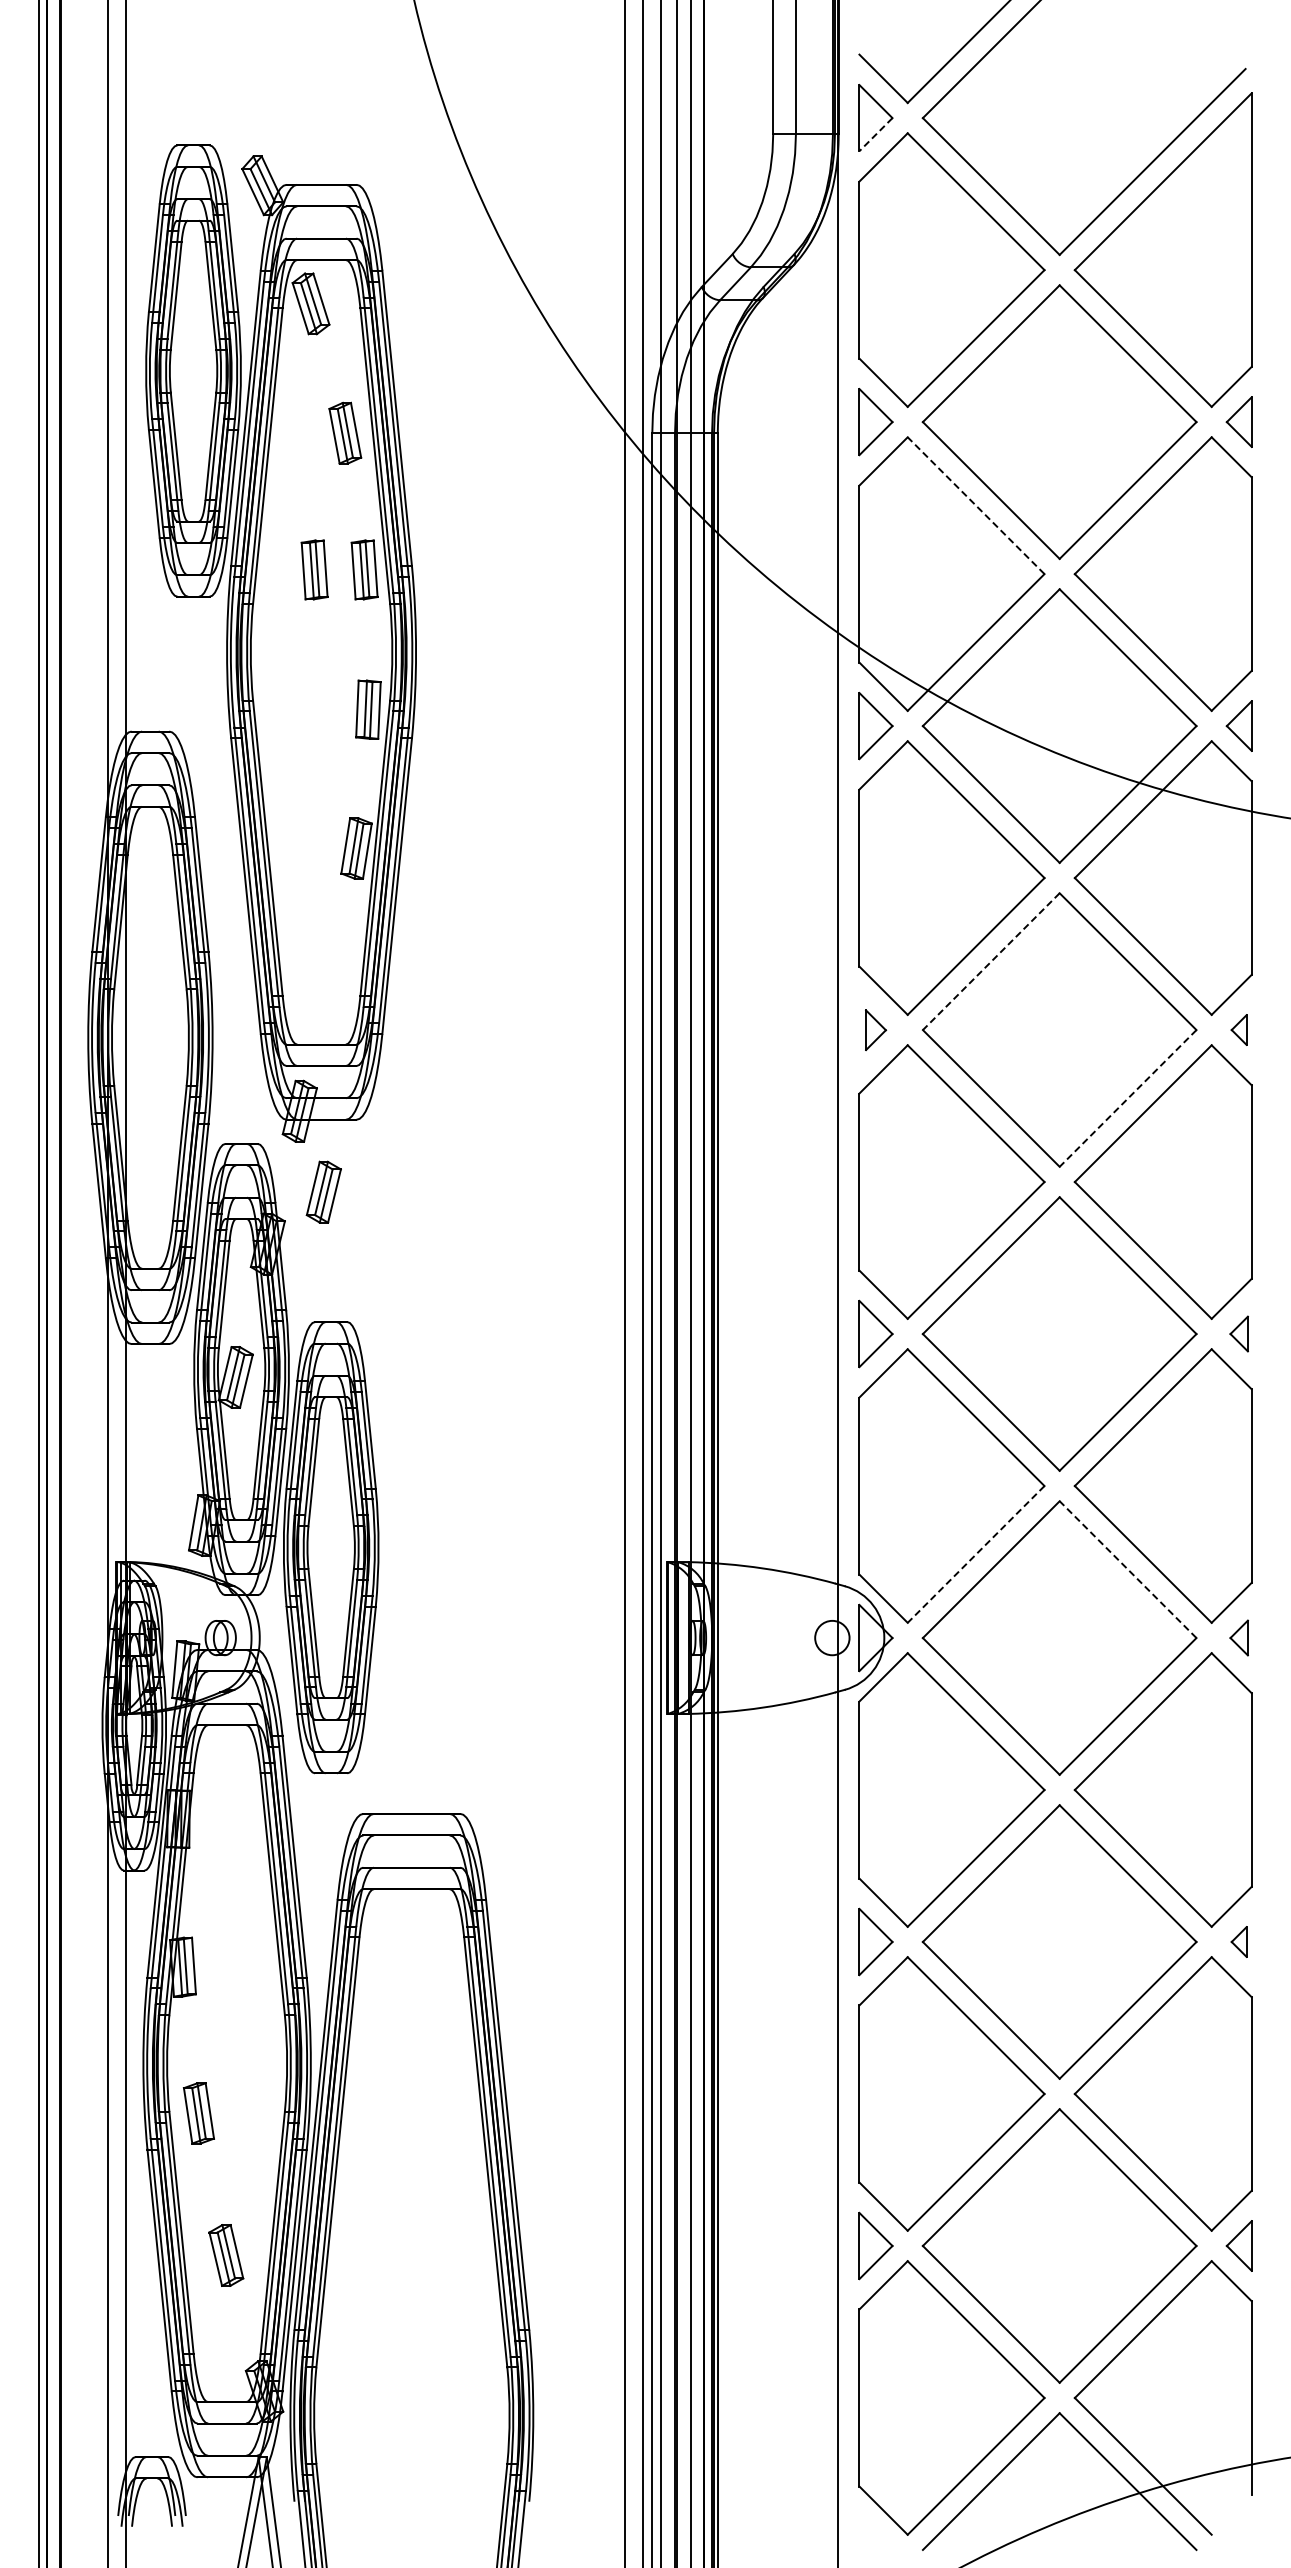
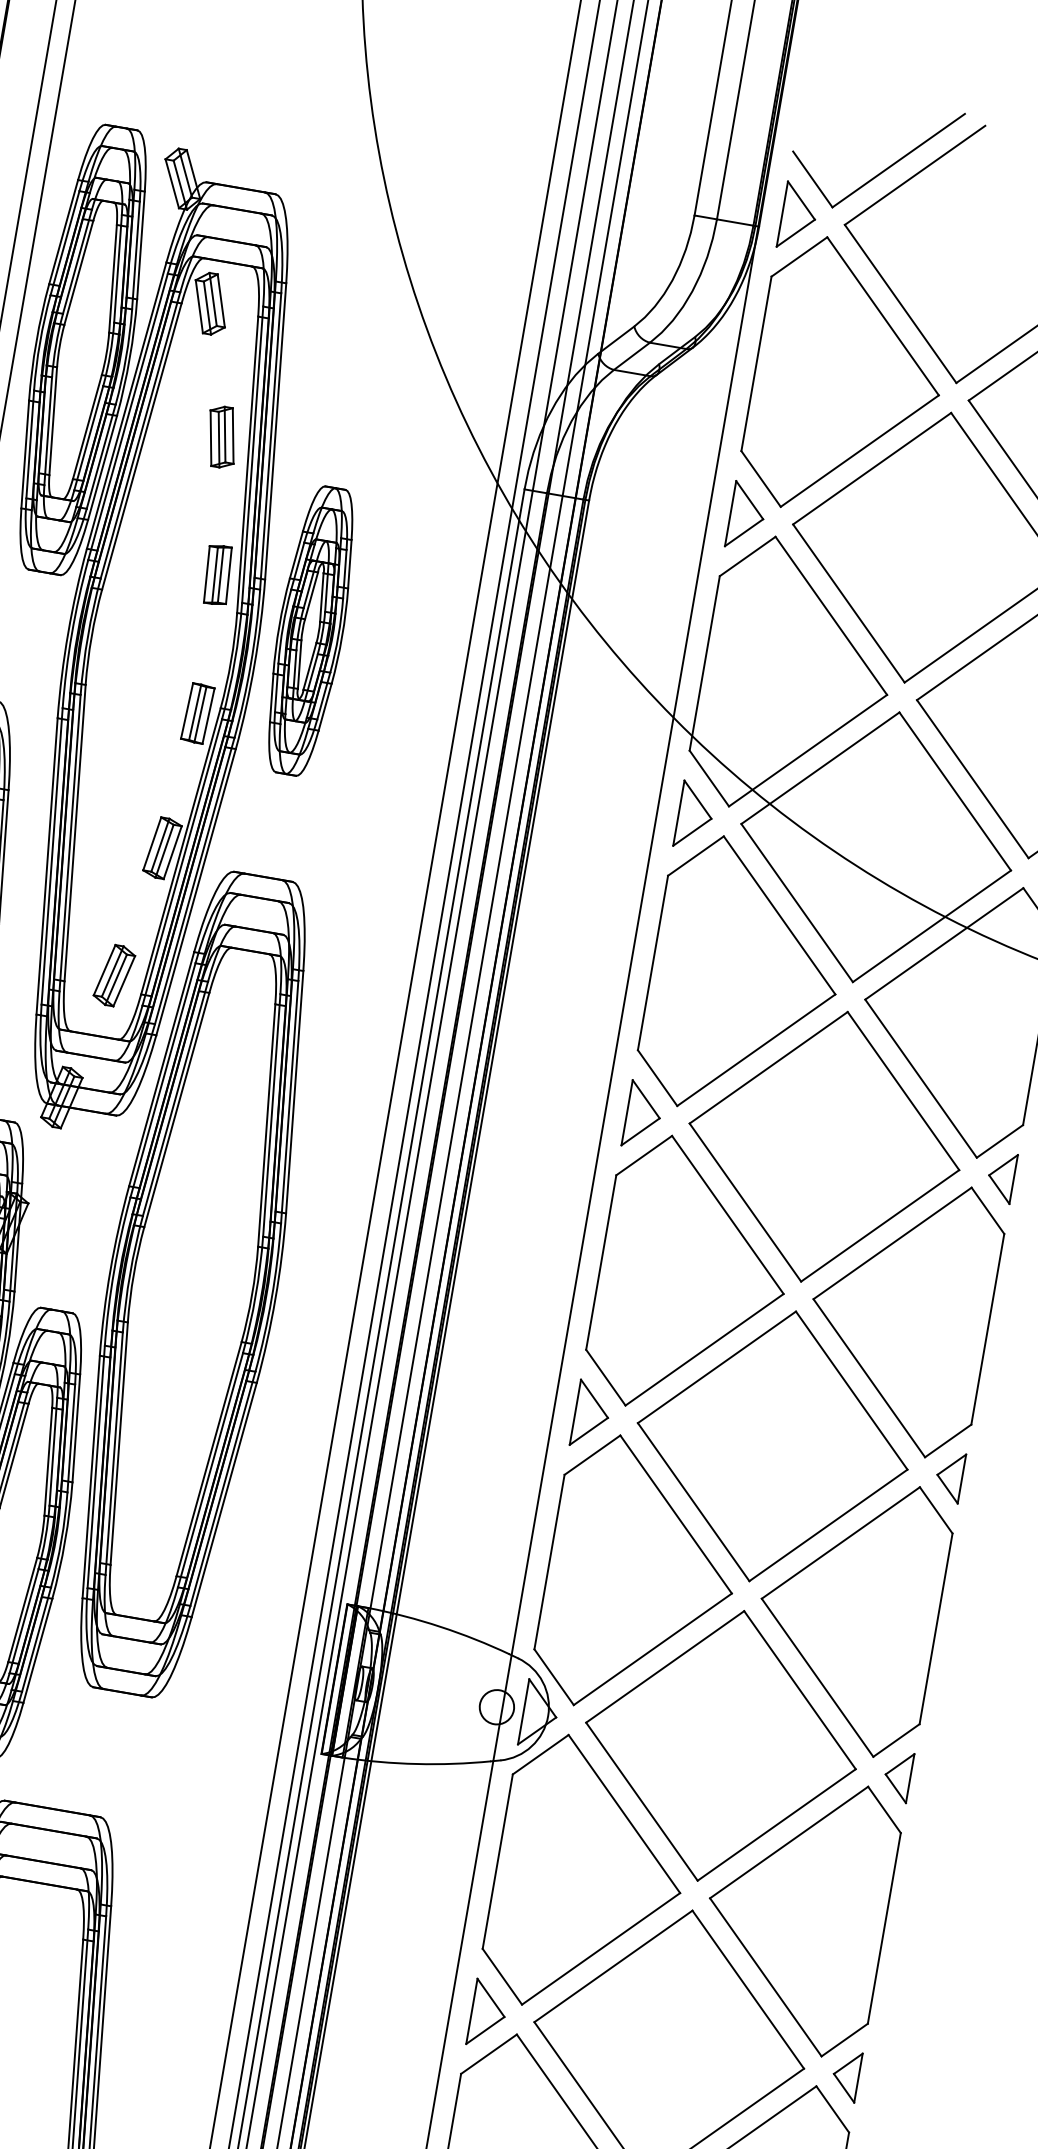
line: (875, 135) -> (795, 233), dashed -> solid
line: (976, 505) -> (831, 615), dashed -> solid
part: (314, 569) -> (168, 566), removed
part: (465, 609) -> (310, 631), added
line: (991, 961) -> (768, 1067), dashed -> solid
part: (1238, 1029) -> (1000, 1176), size x1.67
part: (875, 1030) -> (642, 1115), size x1.67
line: (1128, 1098) -> (880, 1225), dashed -> solid
part: (323, 1191) -> (114, 974), moved
part: (460, 1272) -> (192, 1283), added
part: (1238, 1333) -> (948, 1476), size x1.43
line: (976, 1554) -> (653, 1649), dashed -> solid
line: (1128, 1569) -> (800, 1690), dashed -> solid
part: (1238, 1637) -> (897, 1775), size x1.43
part: (1238, 1941) -> (845, 2075), size x1.67

